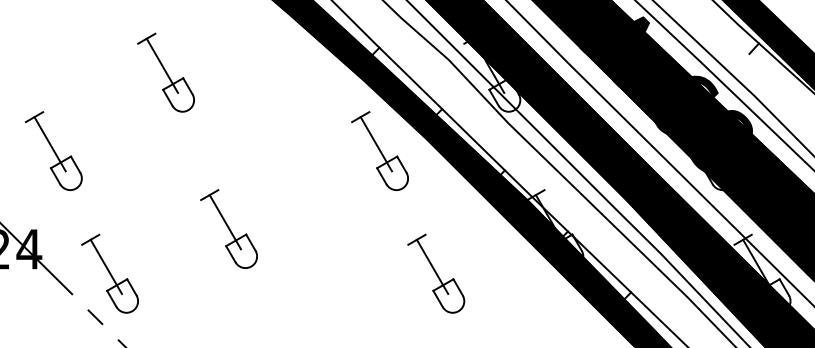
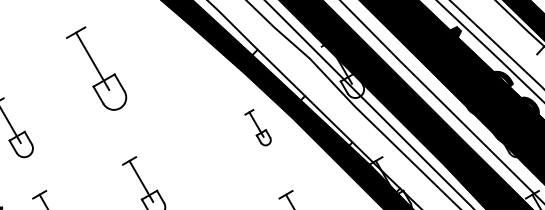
part: (165, 72) -> (96, 68), size x1.4
part: (379, 150) -> (257, 127), size x0.6

